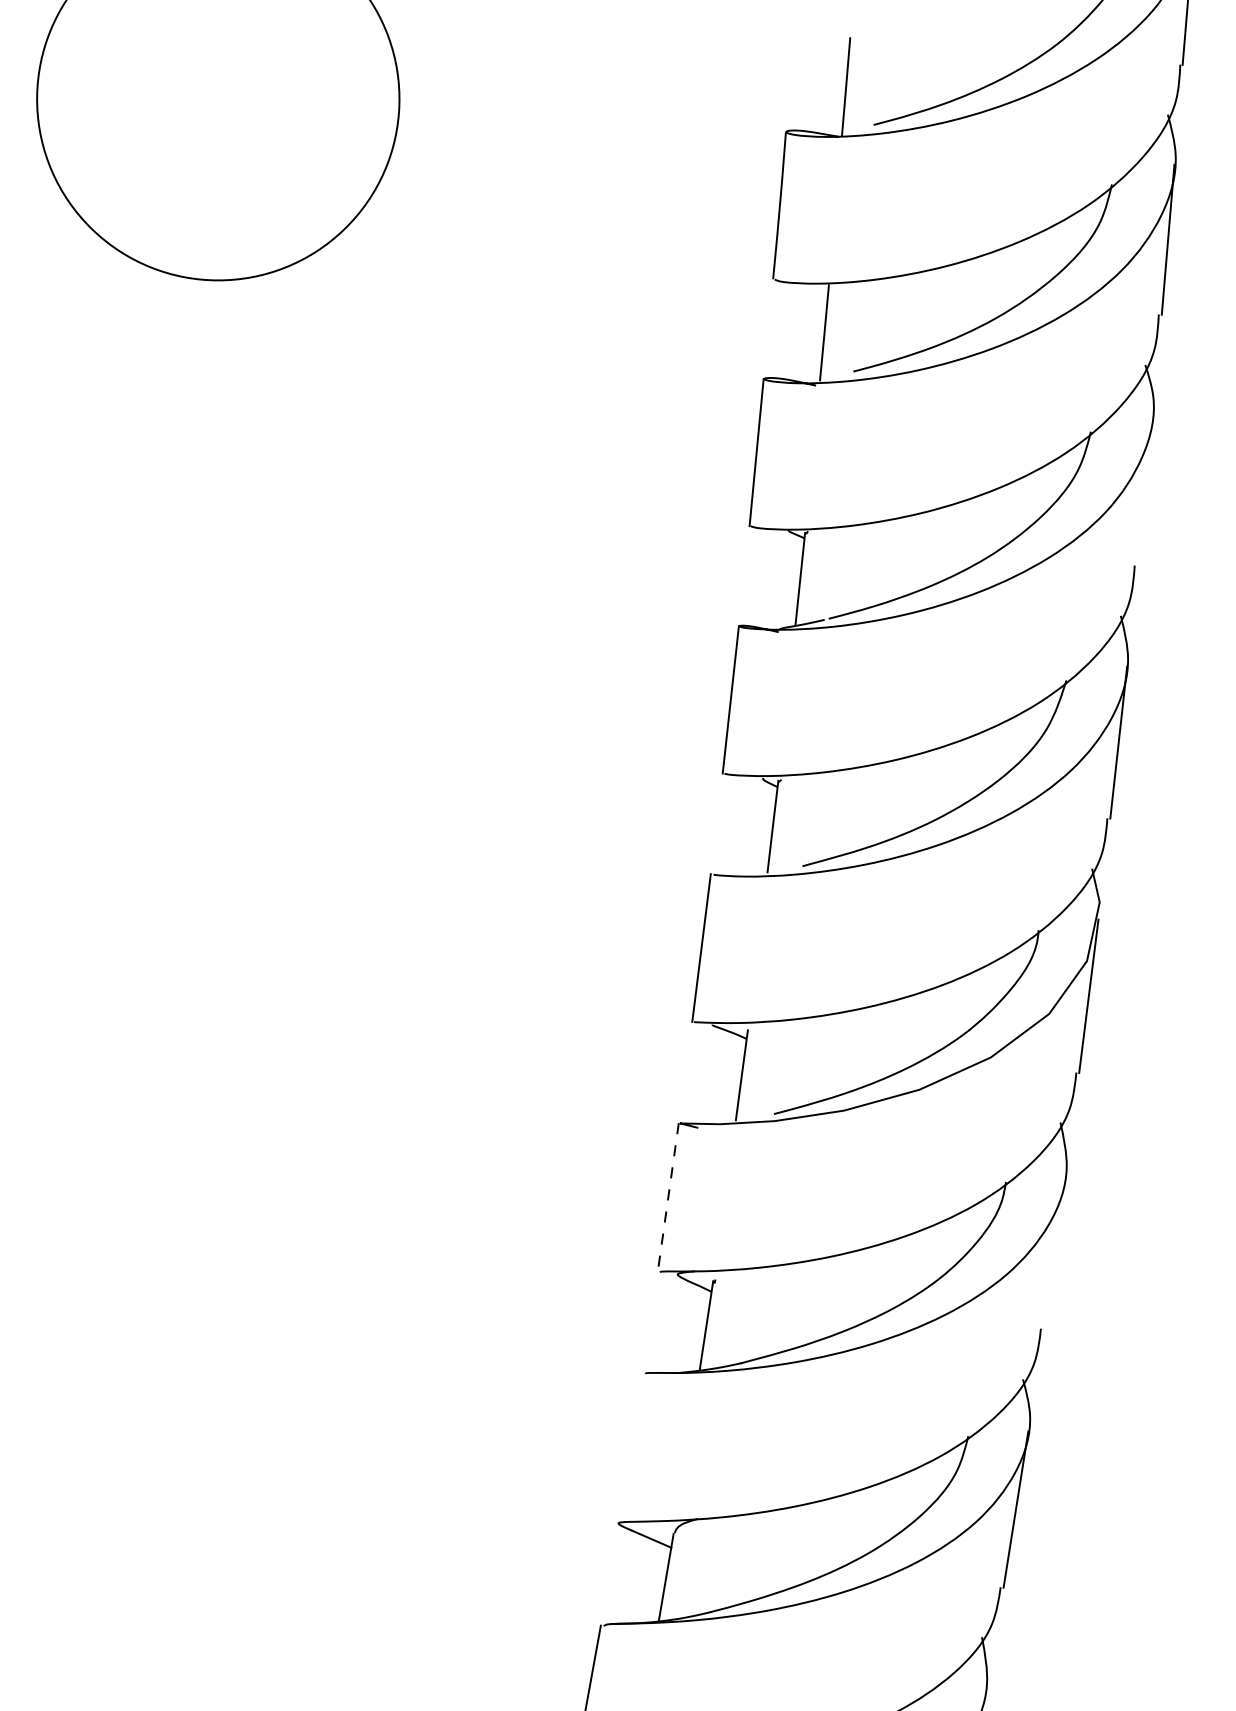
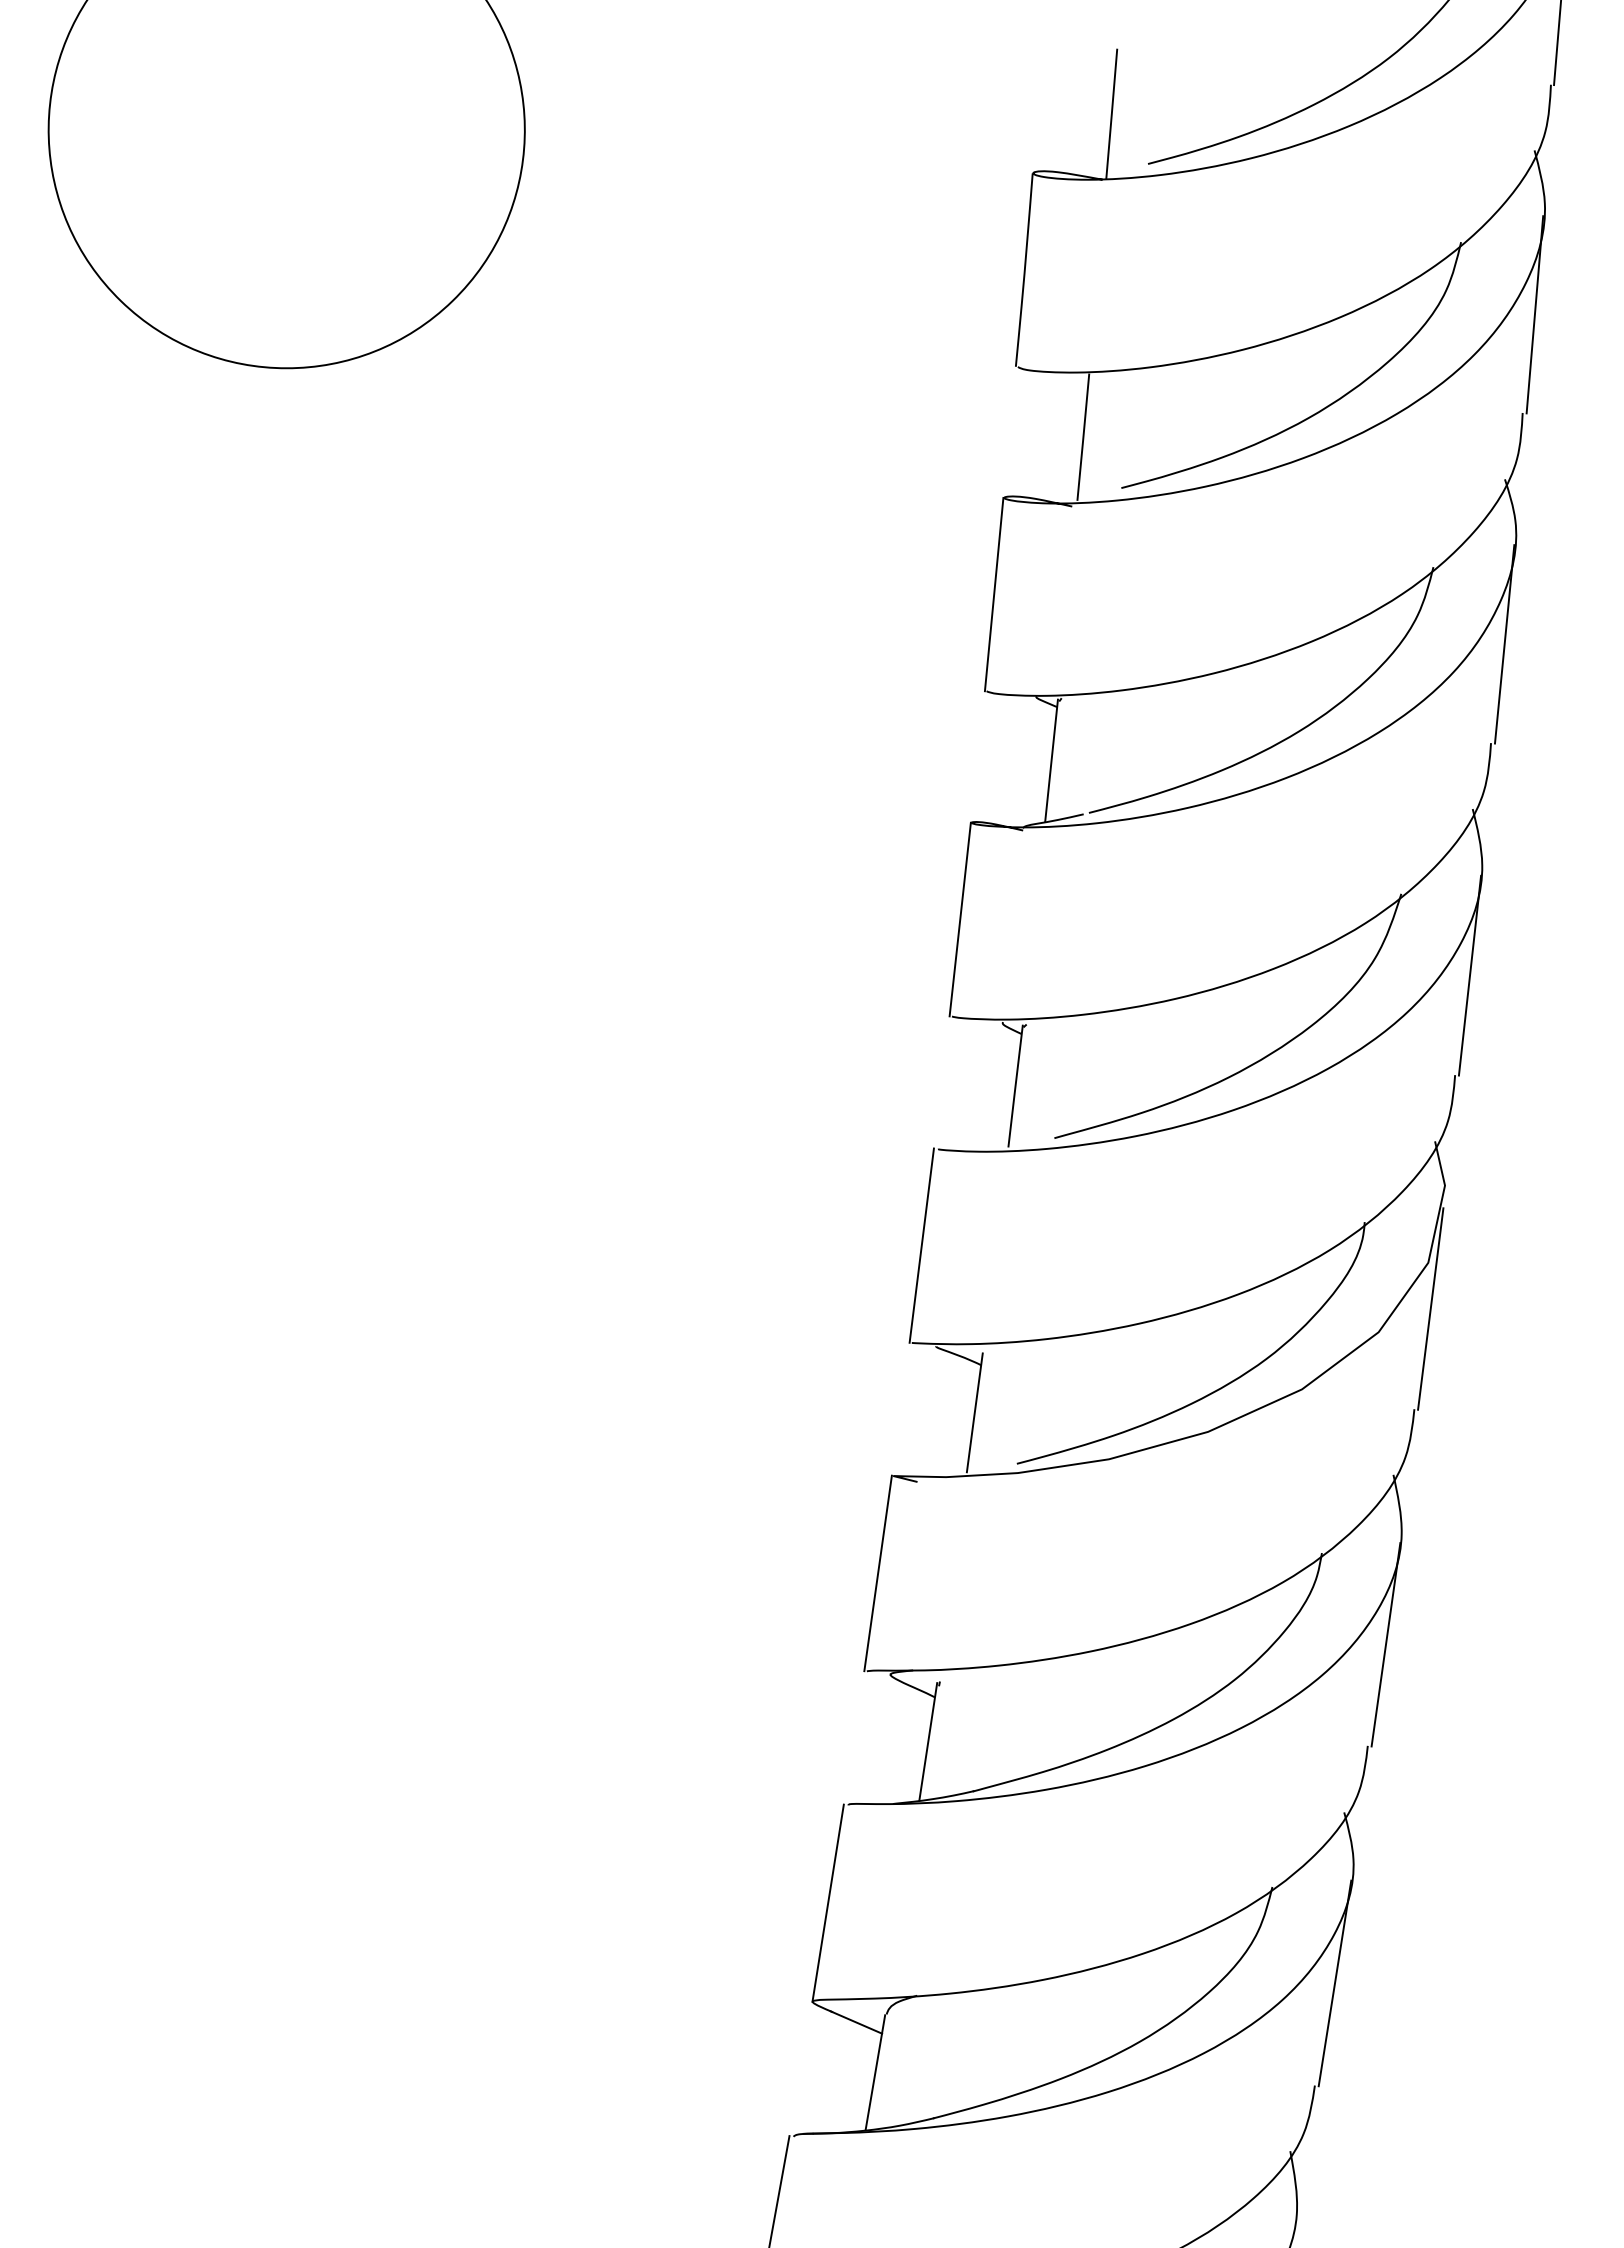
line: (1144, 490) -> (1503, 644), added
line: (668, 1198) -> (878, 1574), dashed -> solid
line: (1054, 1251) -> (1385, 1644), added
line: (630, 1448) -> (828, 1903), added

